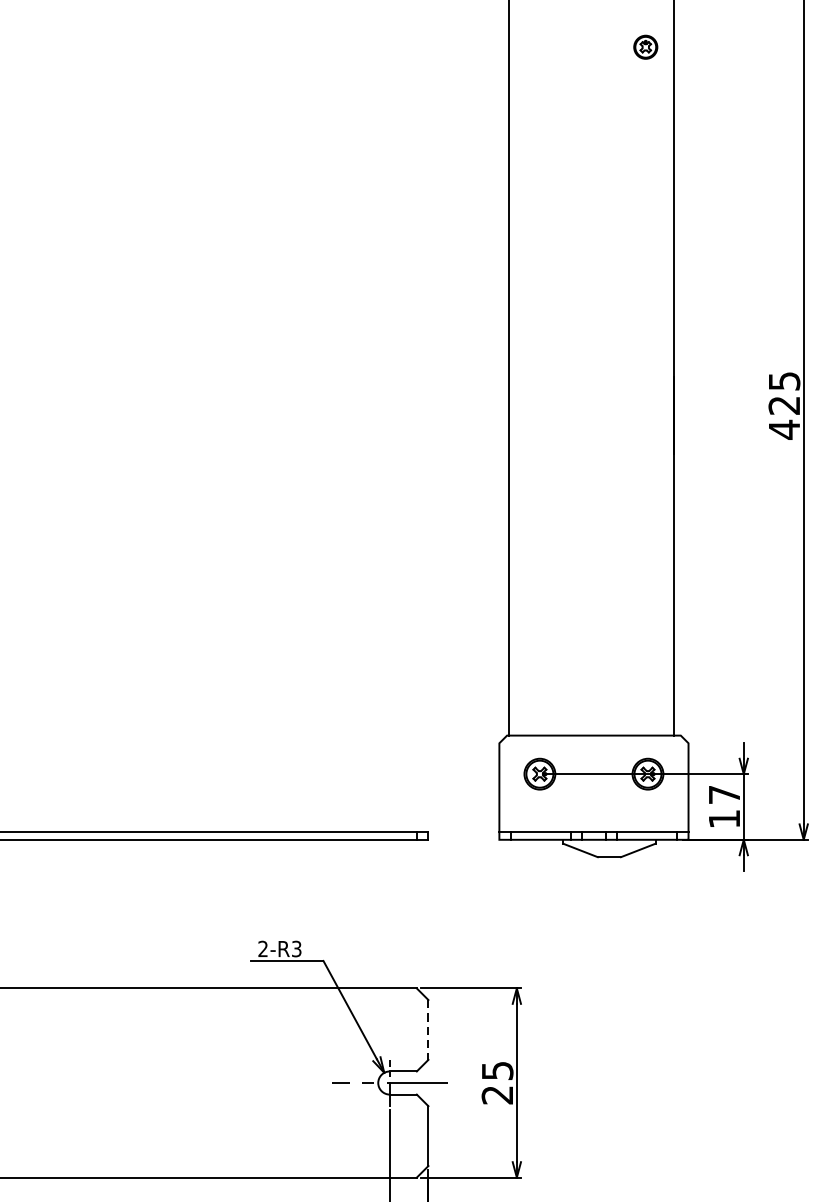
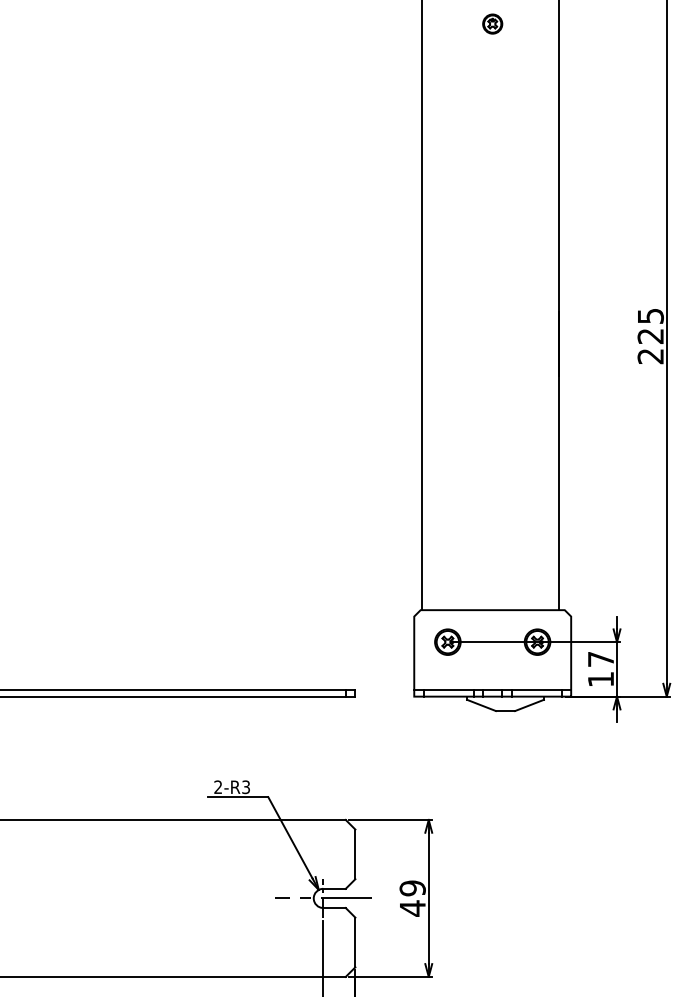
part: (645, 46) -> (492, 23), moved
text: (784, 429) -> (650, 356), 425 -> 225
line: (428, 1030) -> (355, 854), dashed -> solid
text: (497, 1083) -> (412, 898), 25 -> 49

